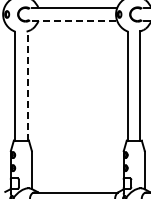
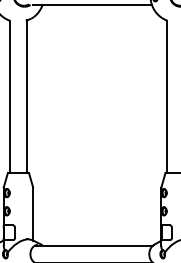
line: (74, 20) -> (92, 5), dashed -> solid
line: (27, 85) -> (26, 95), dashed -> solid

